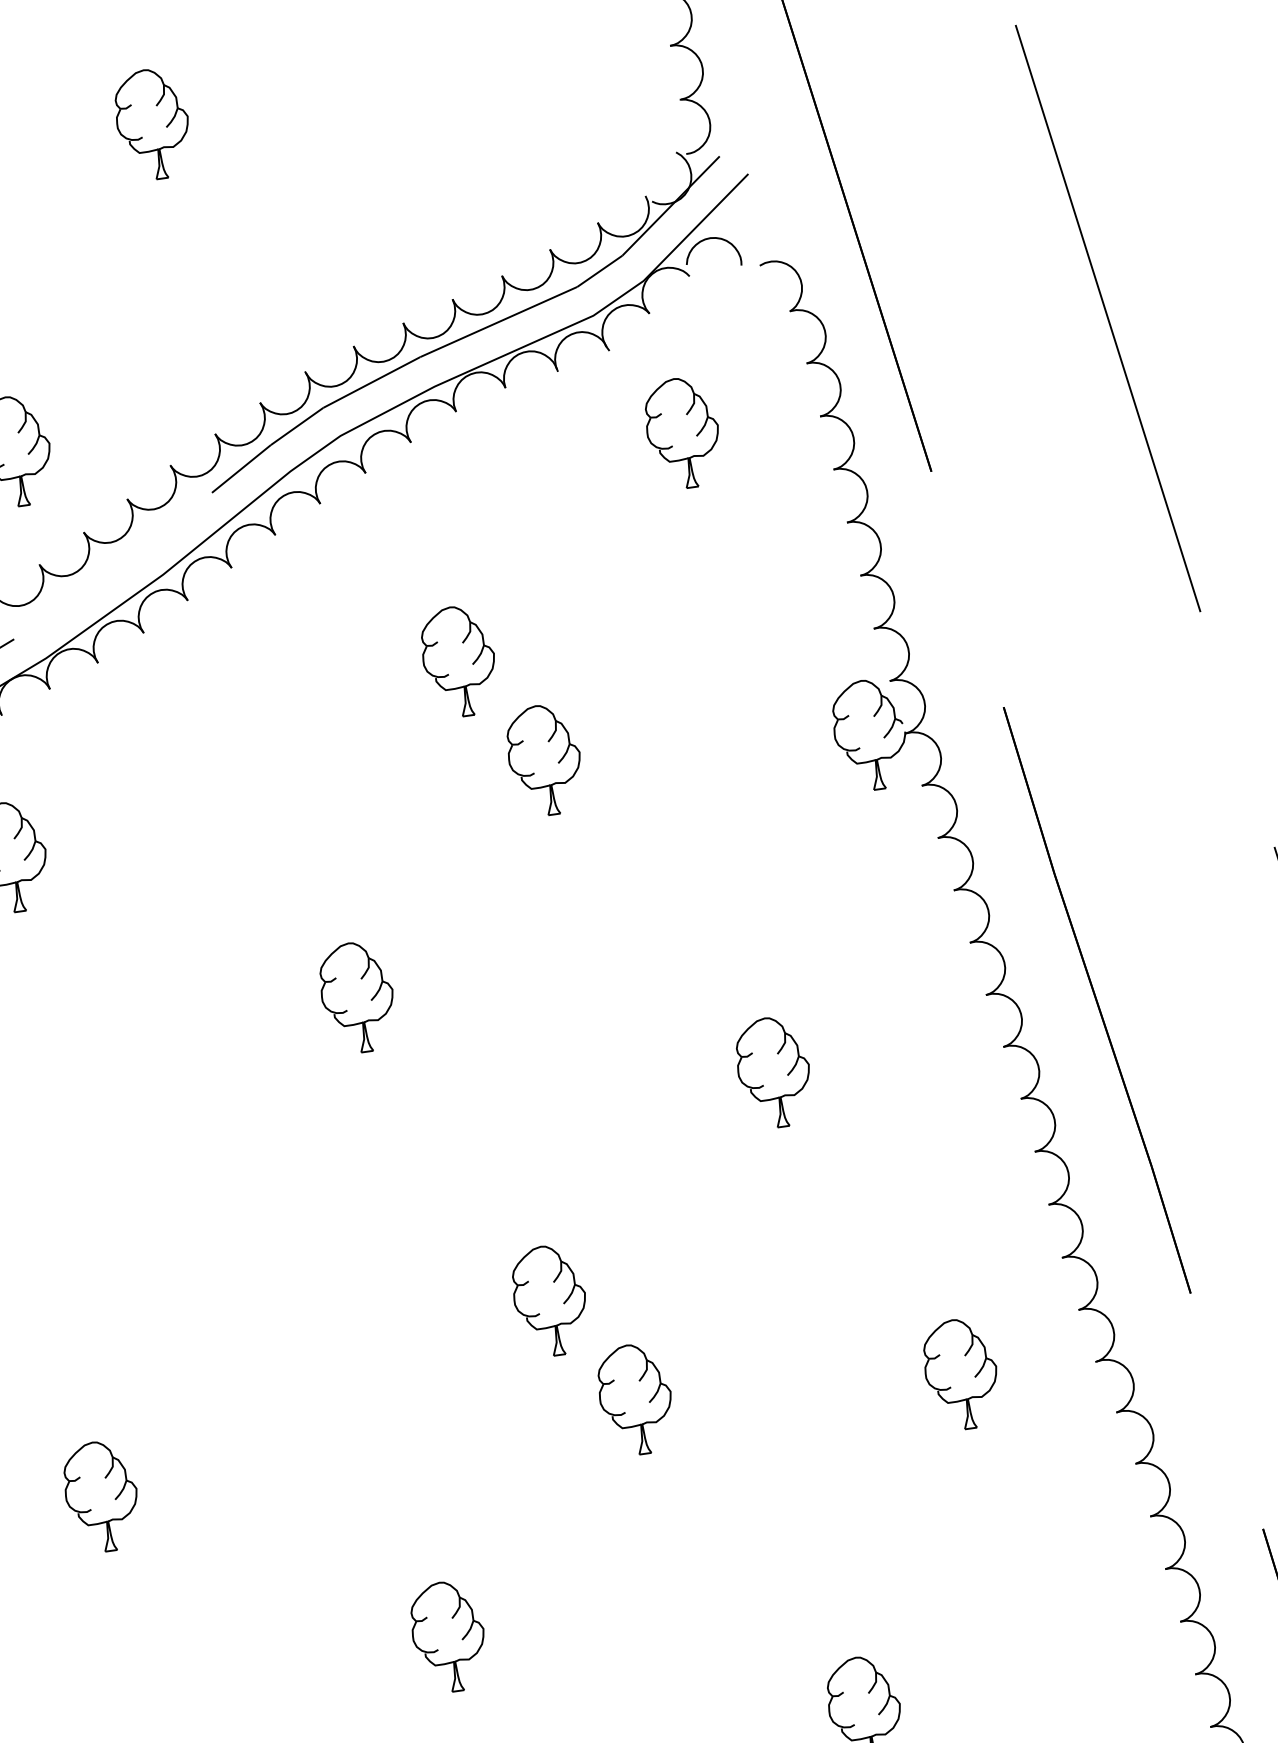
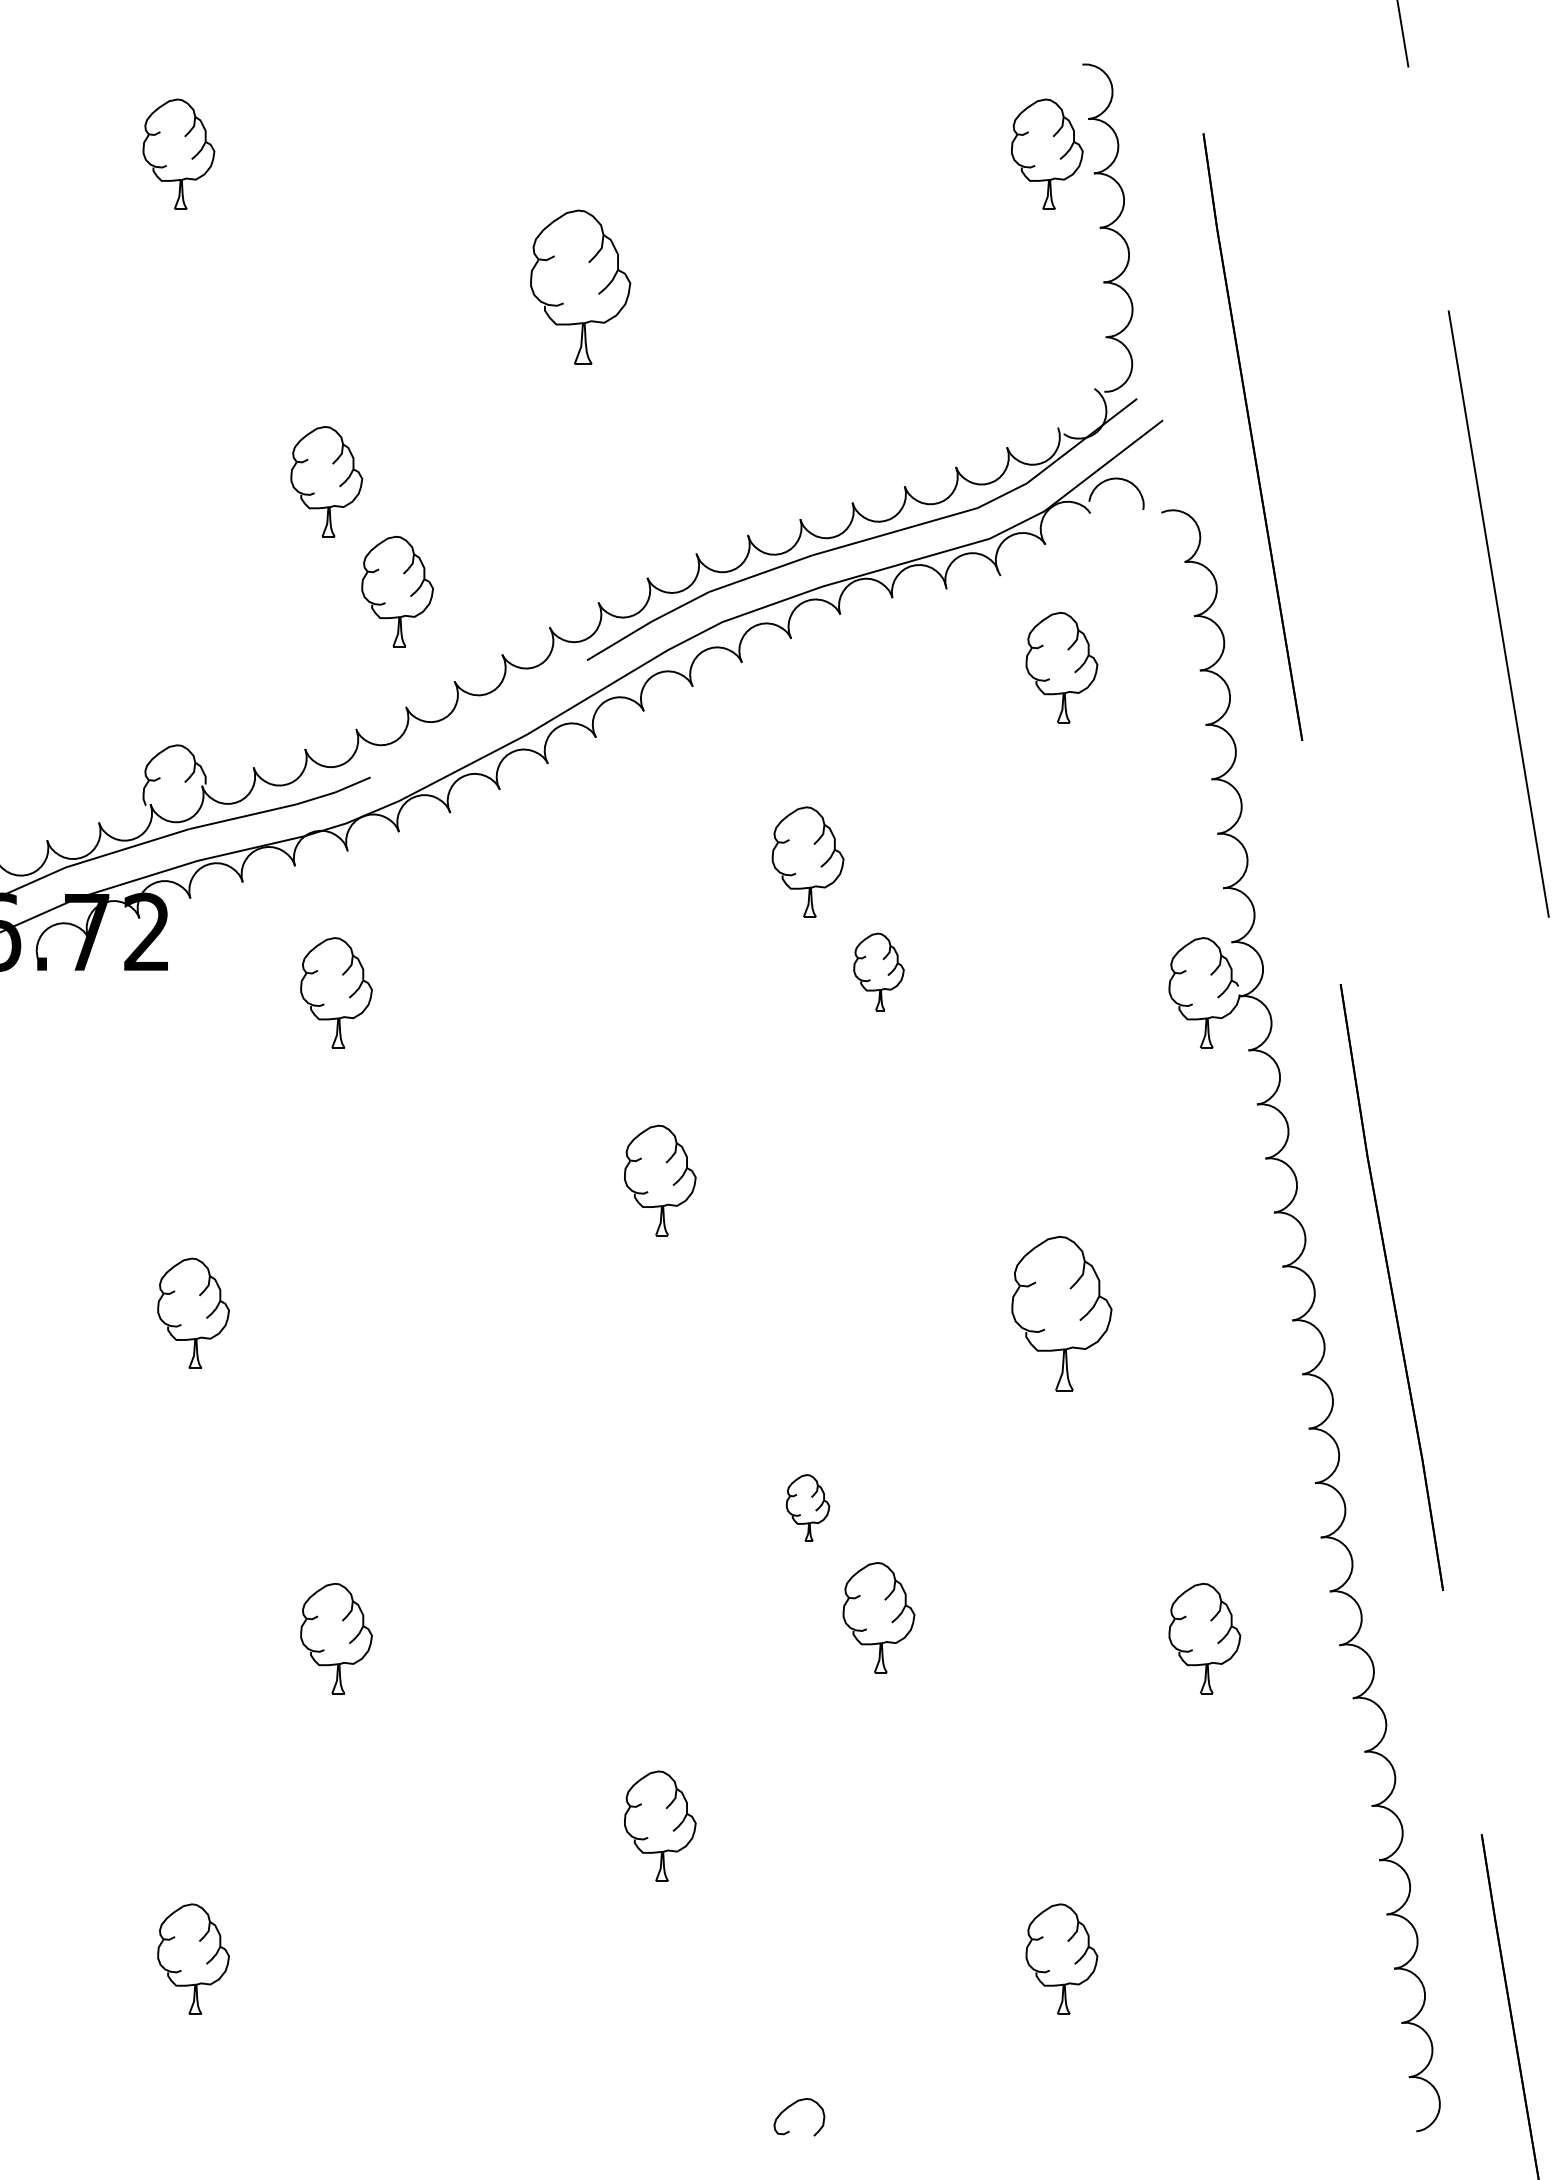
part: (152, 123) -> (580, 286), size x1.4
part: (544, 759) -> (878, 971), size x0.7
part: (773, 1071) -> (1061, 1312), size x1.4
part: (549, 1300) -> (807, 1507), size x0.6

